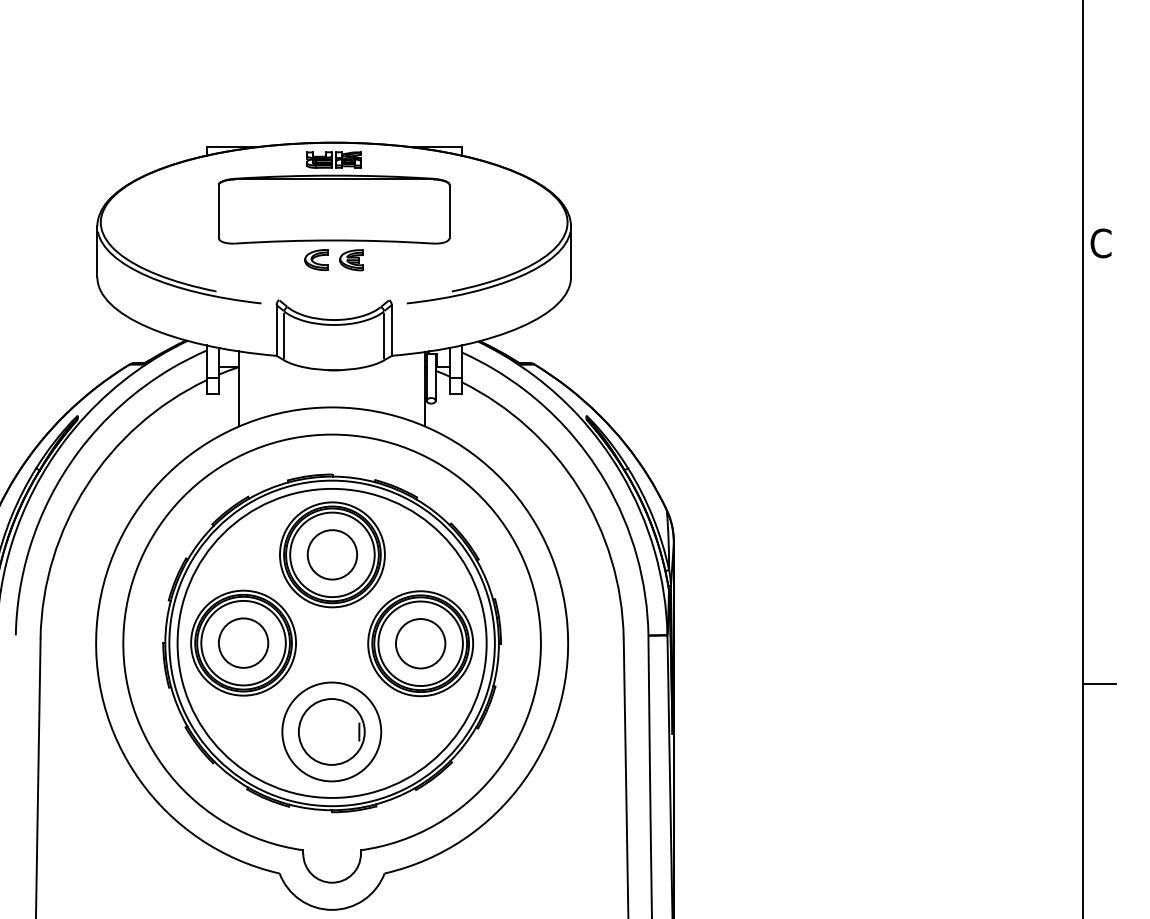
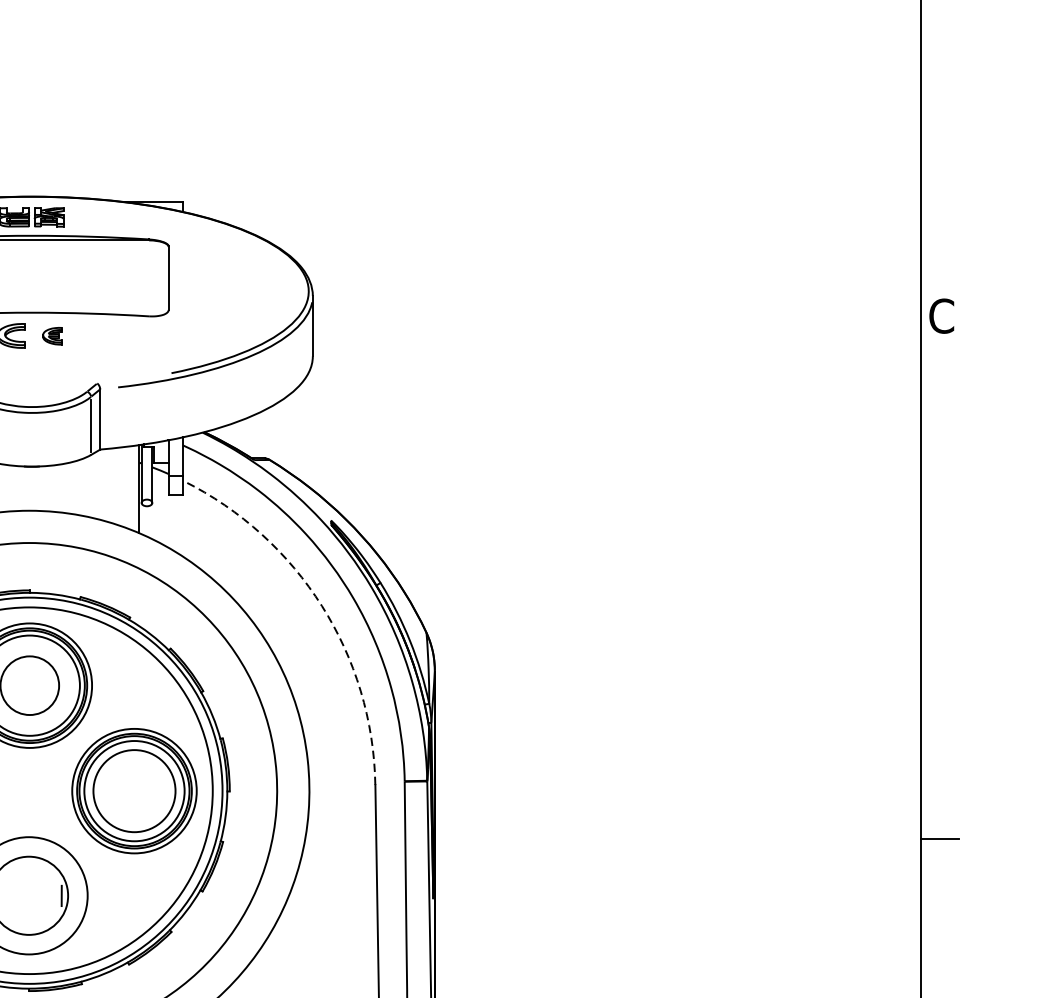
part: (351, 260) -> (52, 336), size x0.7
arc: (578, 487) -> (321, 605), solid -> dashed
circle: (420, 643) -> (134, 790), size x1.4

